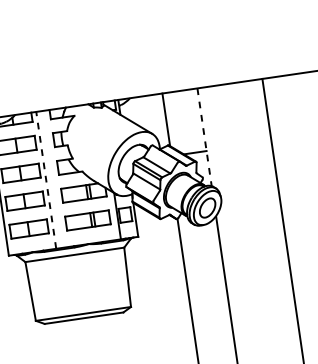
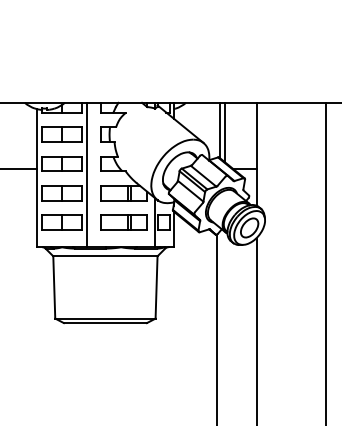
line: (170, 121) -> (224, 132), added
line: (205, 138) -> (257, 155), dashed -> solid
line: (46, 179) -> (87, 174), dashed -> solid

